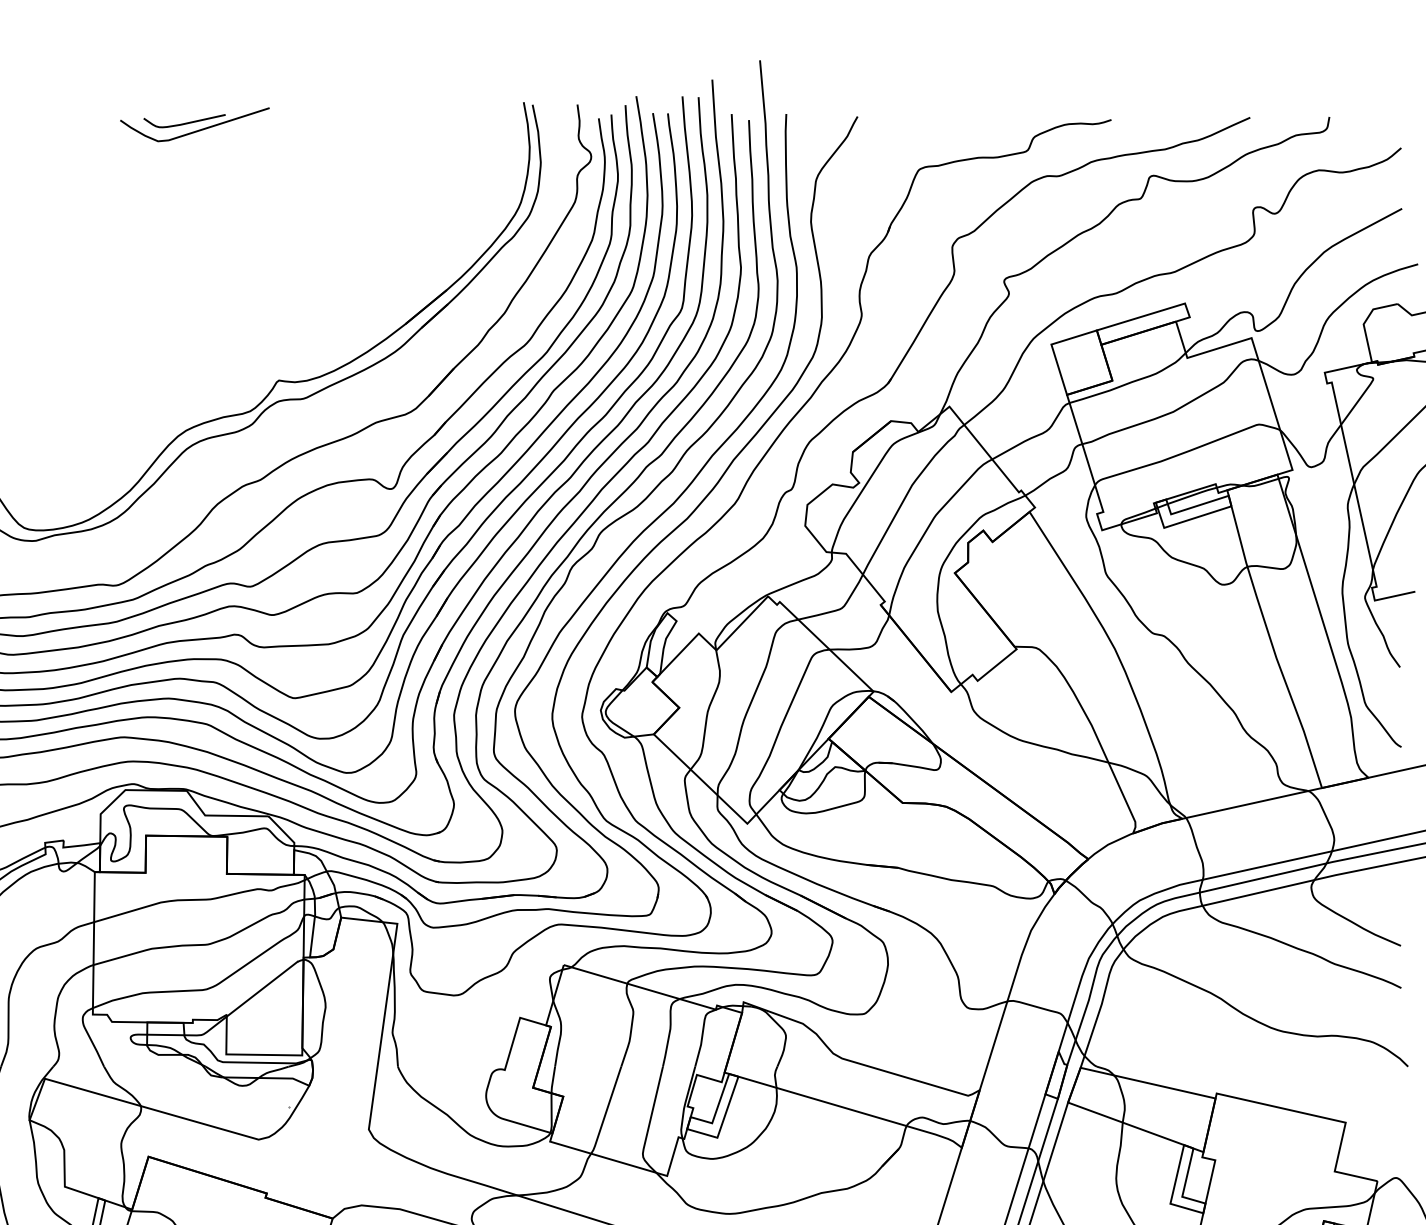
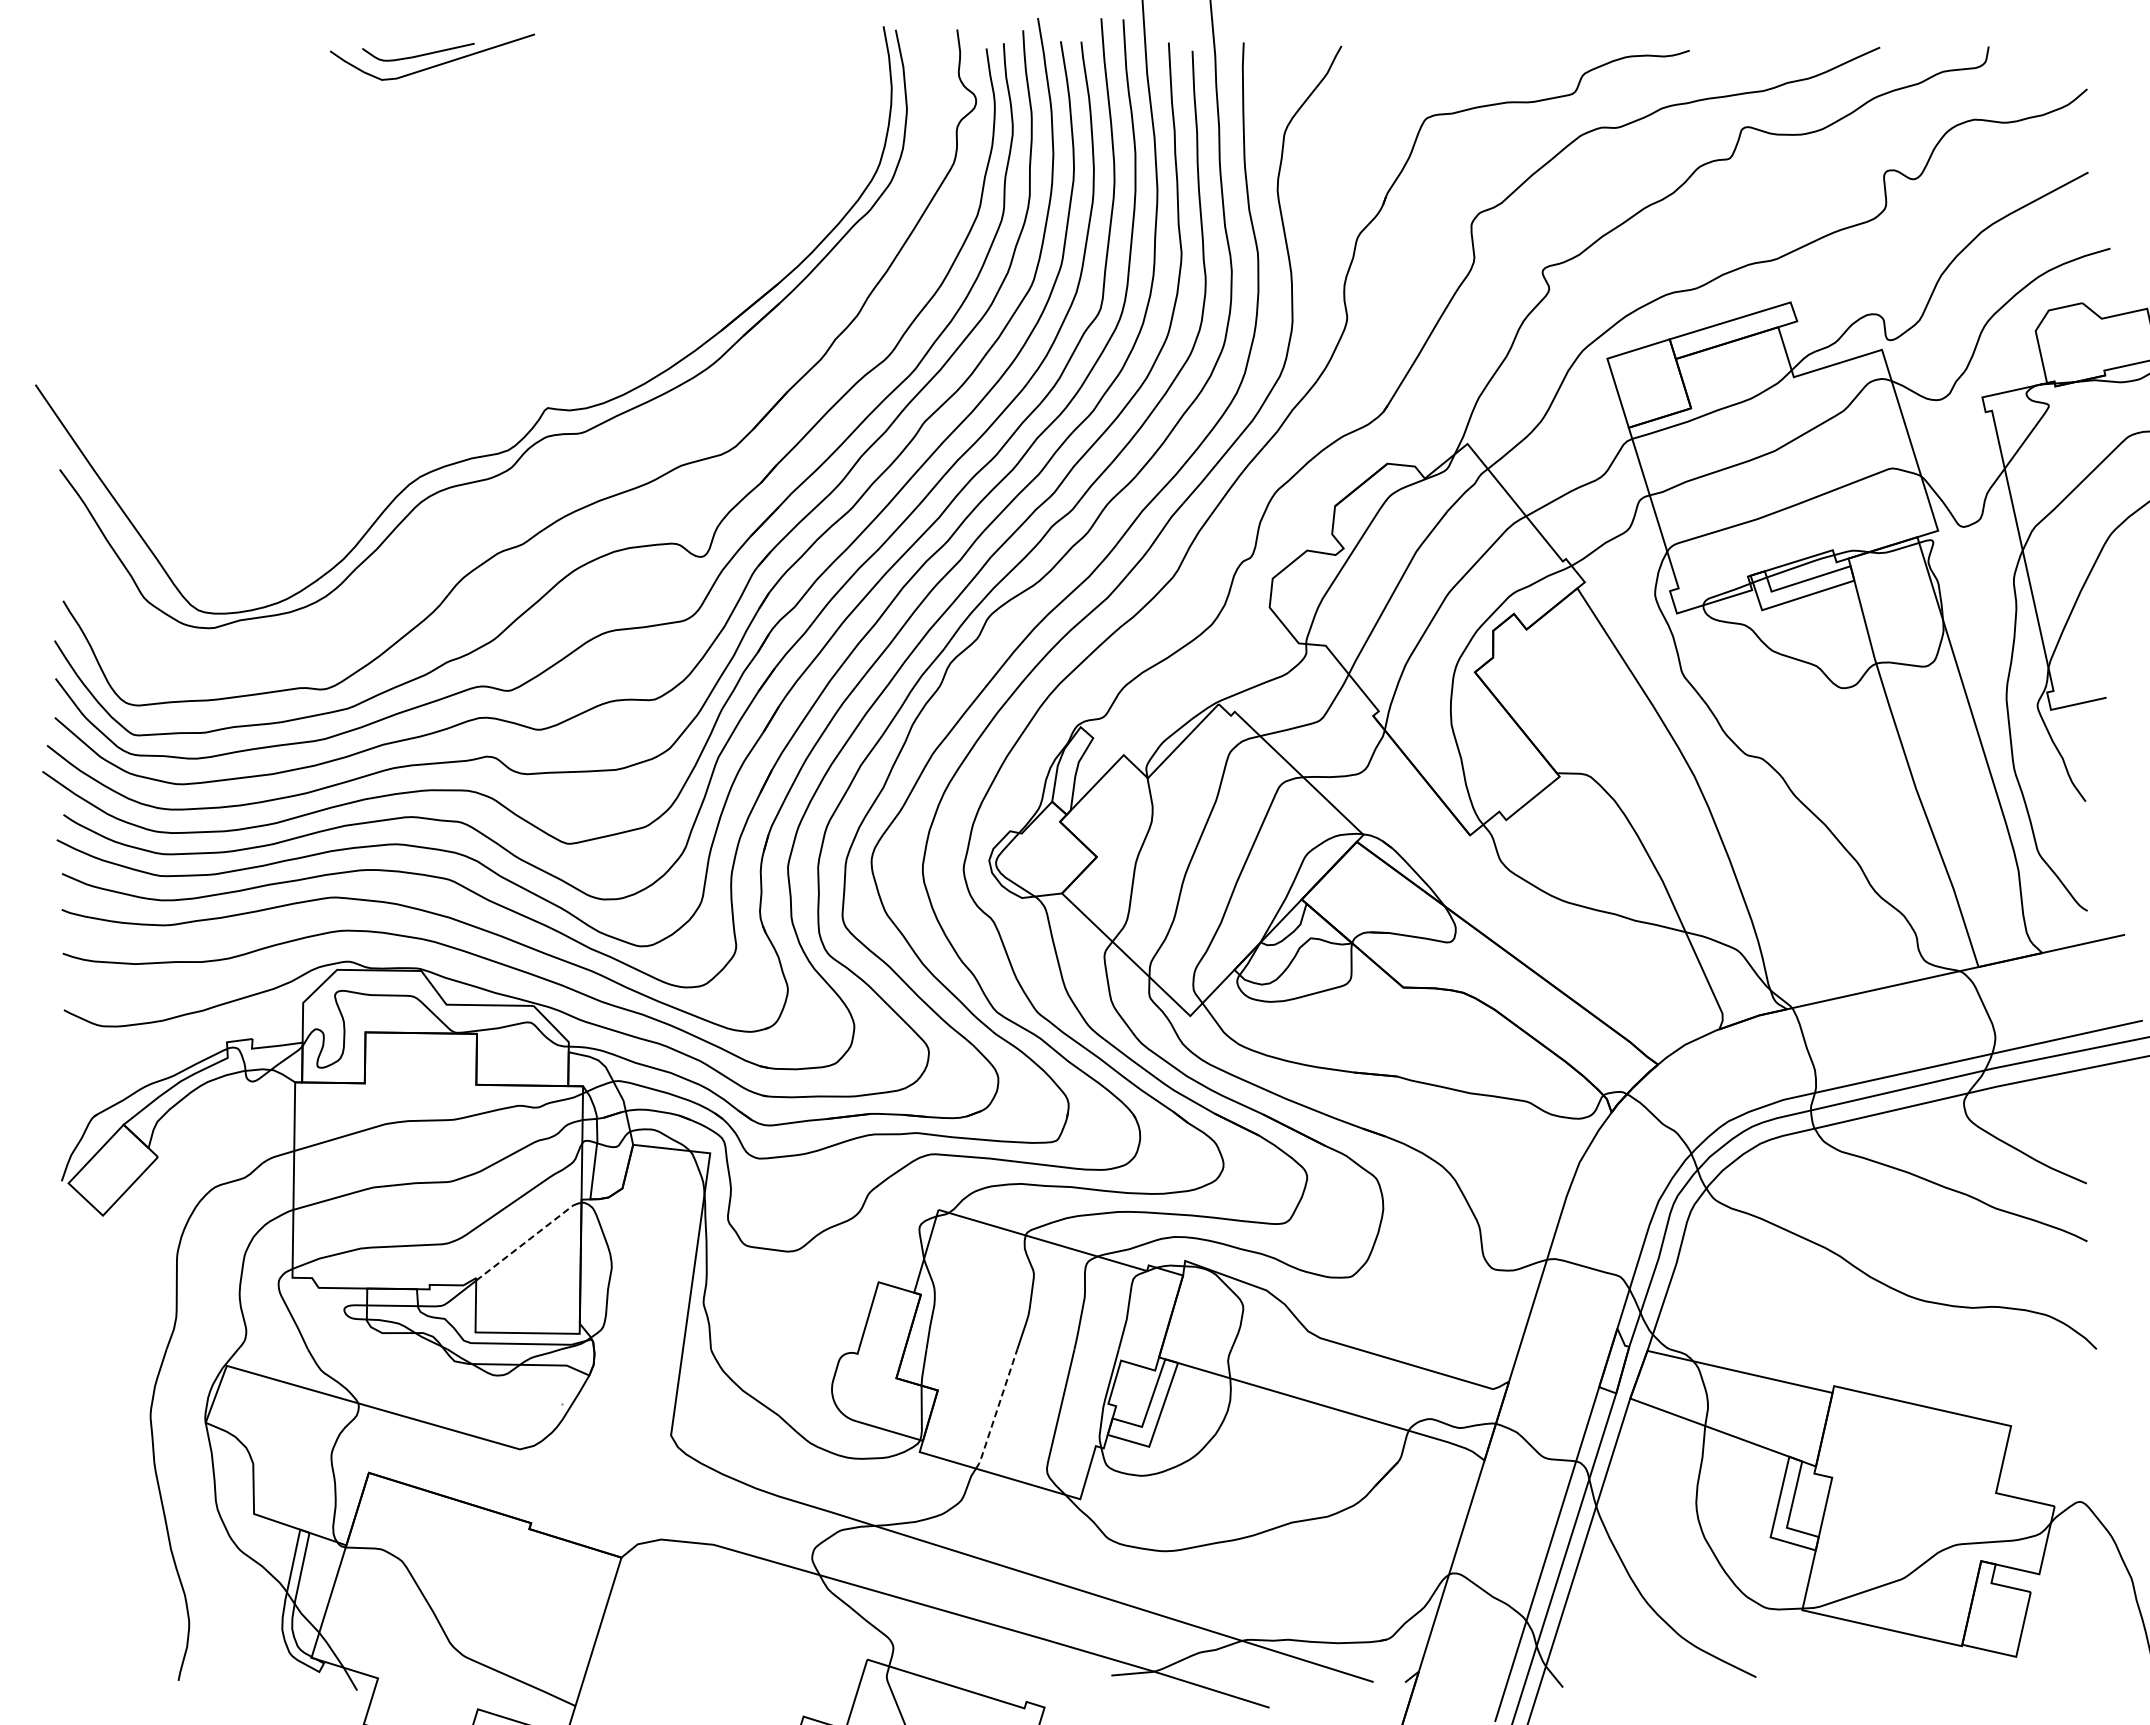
line: (262, 988) -> (525, 1242), solid -> dashed
line: (606, 1110) -> (997, 1409), solid -> dashed

